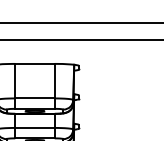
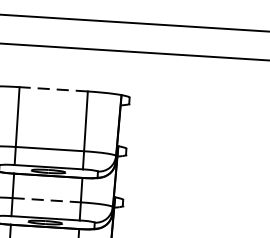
line: (35, 63) -> (54, 88), solid -> dashed
line: (35, 127) -> (47, 199), solid -> dashed

